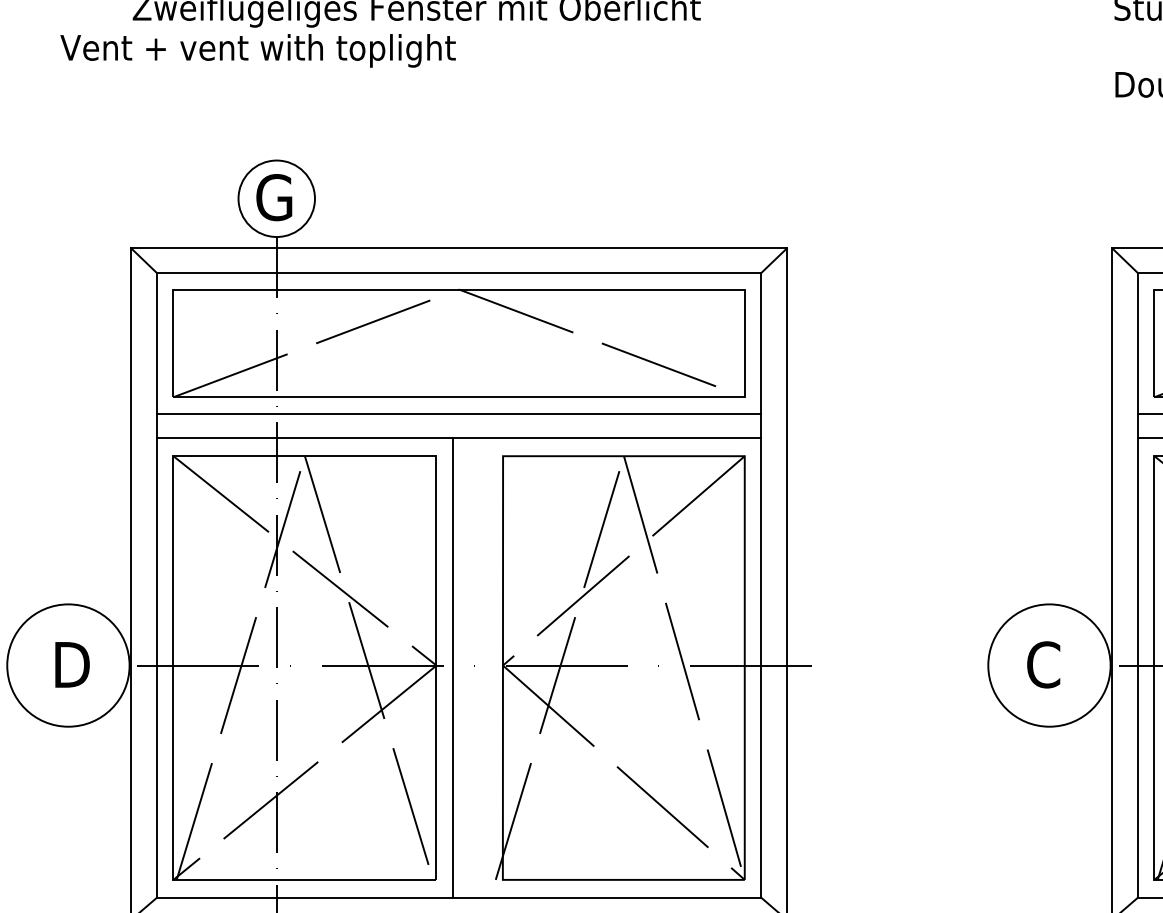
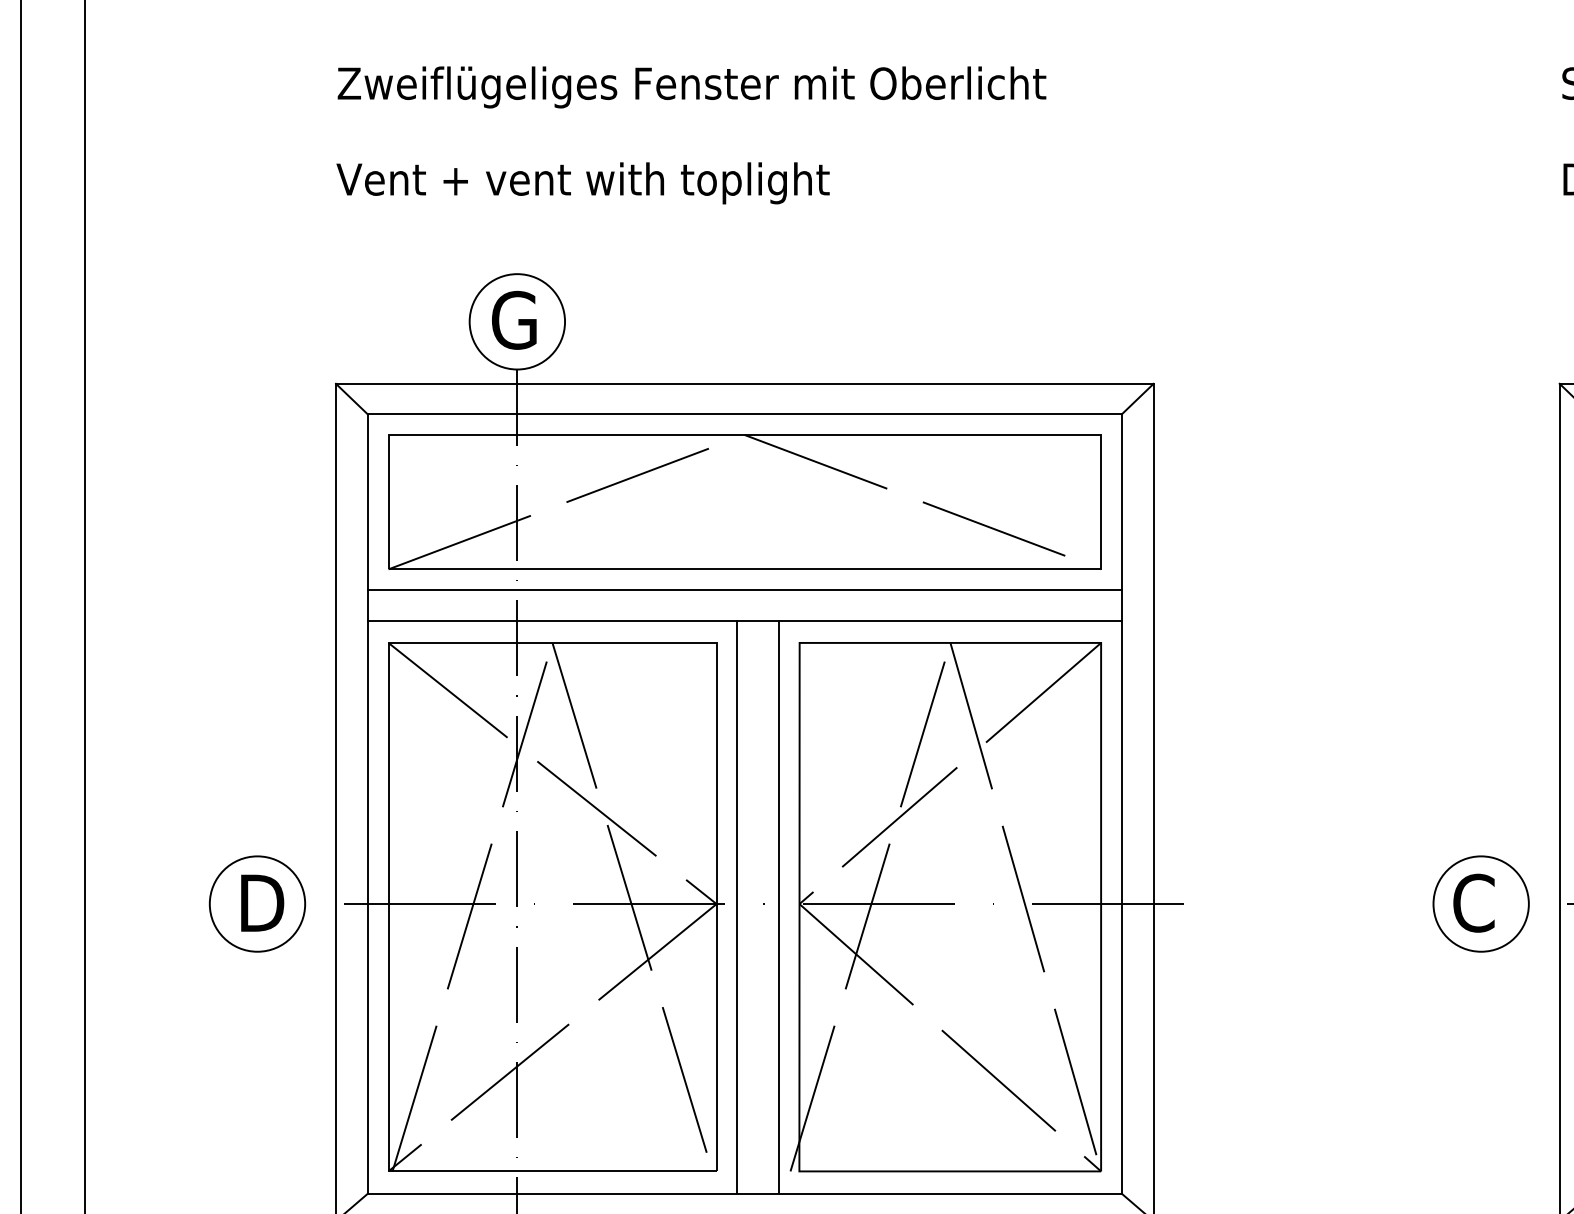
text: (257, 51) -> (582, 183), moved
circle: (68, 665) -> (257, 903), size x0.62
circle: (1048, 665) -> (1480, 903), size x0.62
line: (486, 667) -> (778, 906), added

